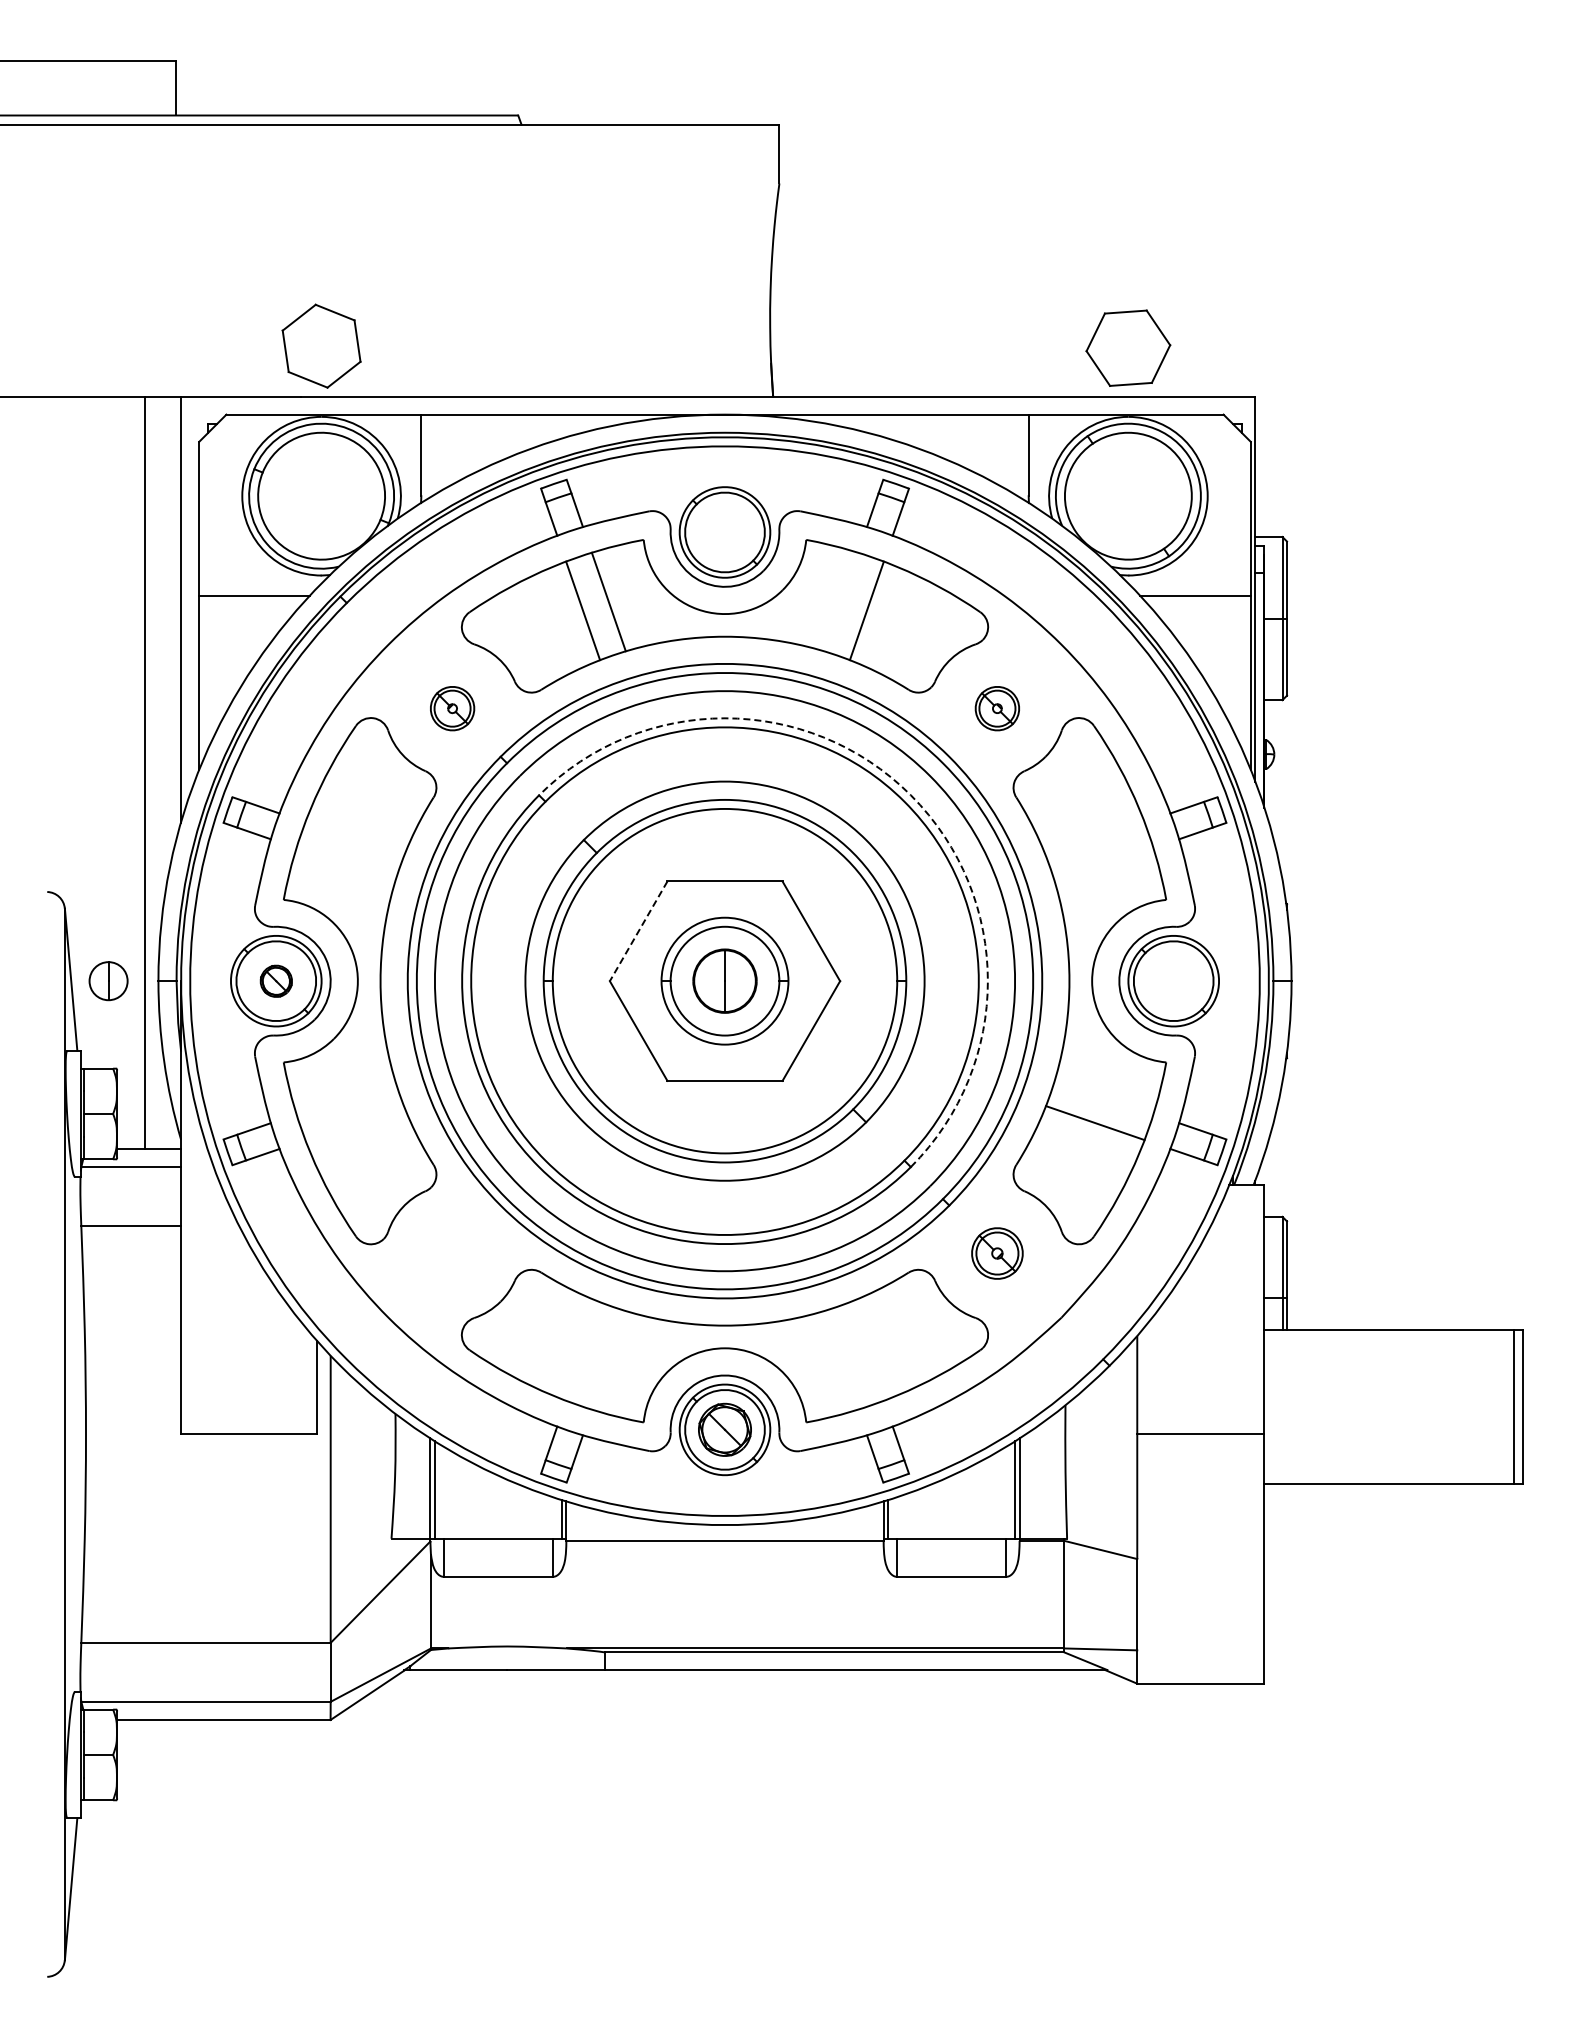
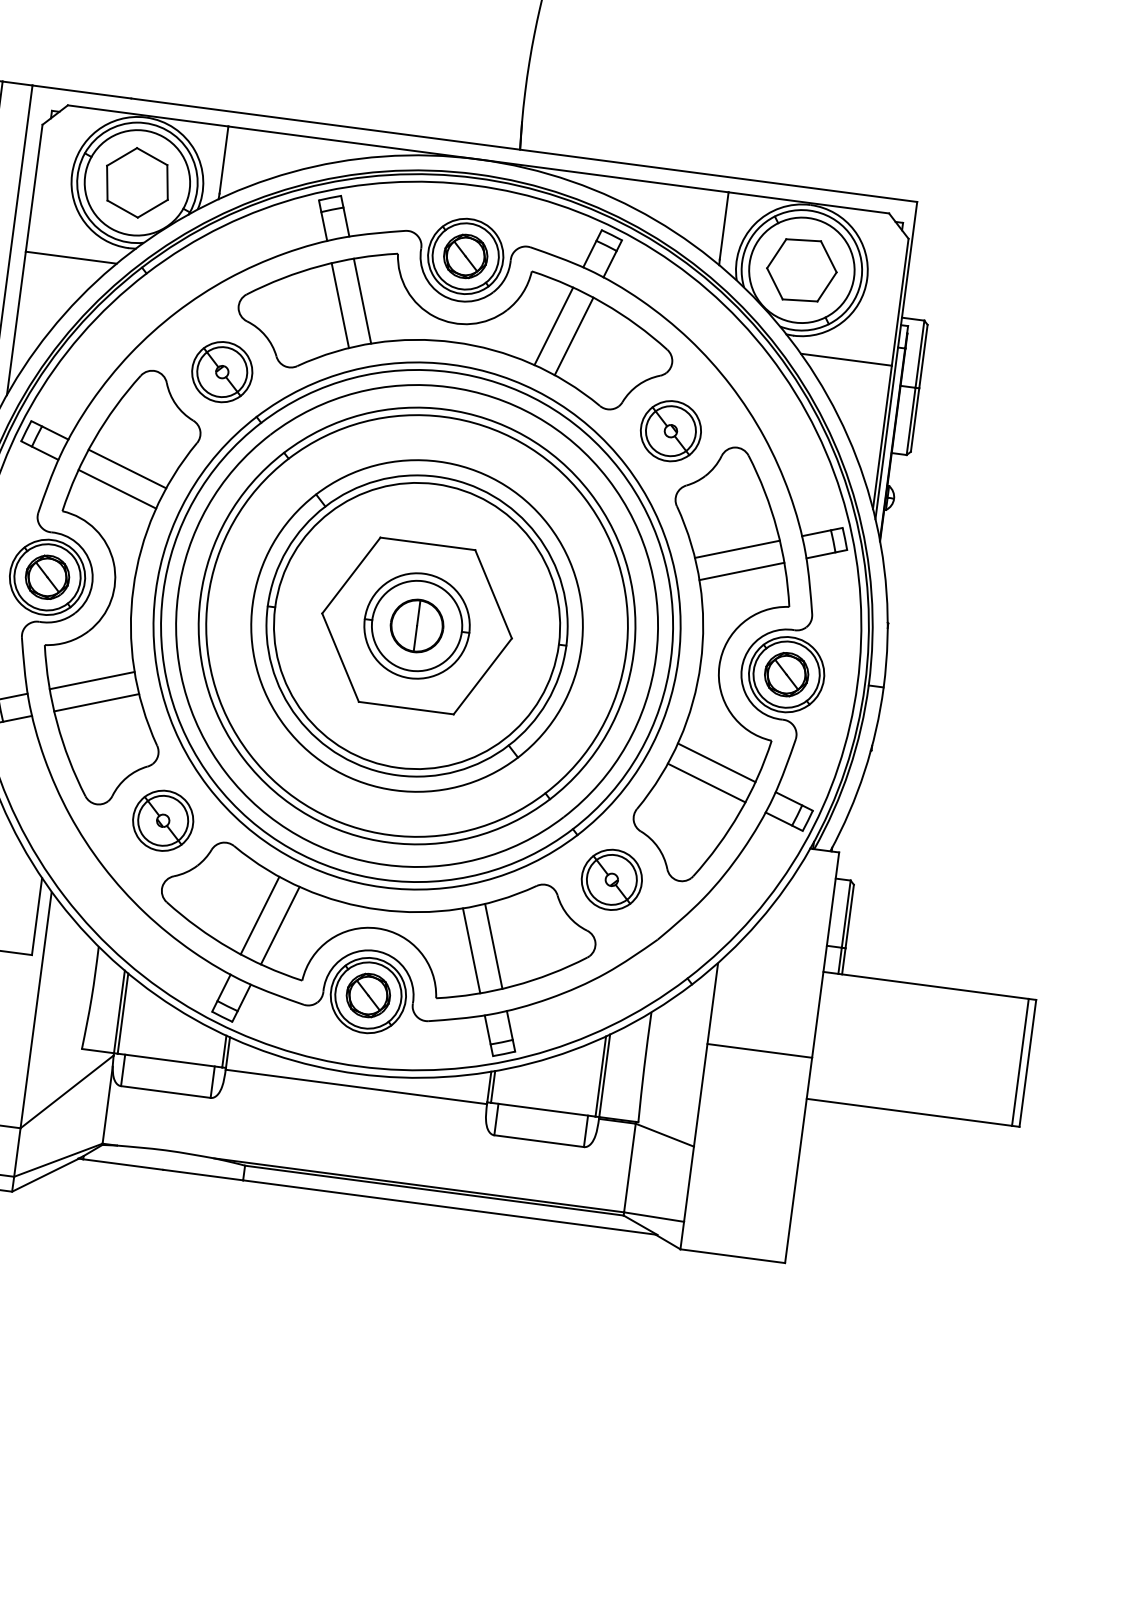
part: (321, 345) -> (137, 182), moved
part: (1128, 347) -> (802, 269), moved
part: (724, 532) -> (465, 256), added
line: (841, 601) -> (554, 325), added
part: (452, 708) -> (222, 371), size x1.67
part: (997, 708) -> (671, 430), size x1.67
arc: (910, 795) -> (589, 493), dashed -> solid
line: (354, 839) -> (127, 469), added
line: (1094, 839) -> (736, 549), added
line: (345, 865) -> (117, 489), added
line: (1103, 865) -> (741, 571), added
line: (638, 931) -> (351, 575), dashed -> solid
part: (276, 981) -> (47, 577), size x1.67
part: (1173, 981) -> (786, 674), added
line: (345, 1097) -> (91, 680), added
line: (1103, 1097) -> (716, 762), added
line: (354, 1123) -> (96, 703), added
part: (452, 1253) -> (163, 820), added
part: (997, 1253) -> (611, 879), size x1.43
line: (583, 1351) -> (260, 915), added
line: (866, 1351) -> (493, 946), added
line: (608, 1360) -> (279, 925), added
line: (841, 1360) -> (471, 951), added

